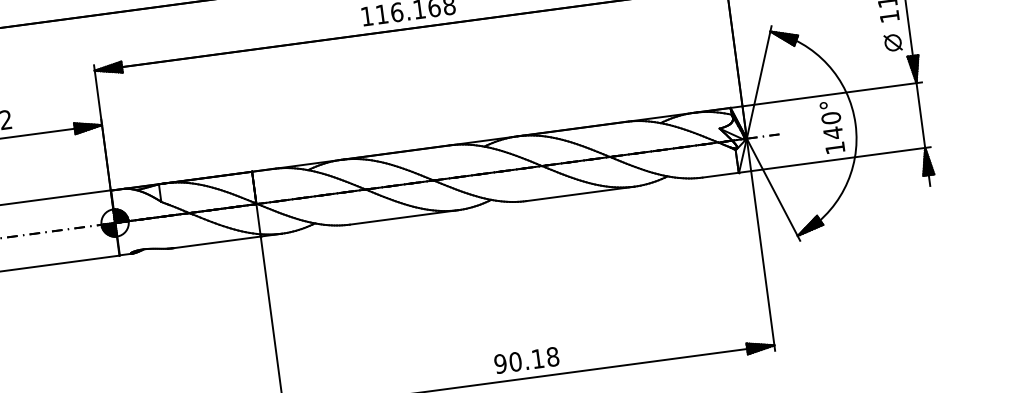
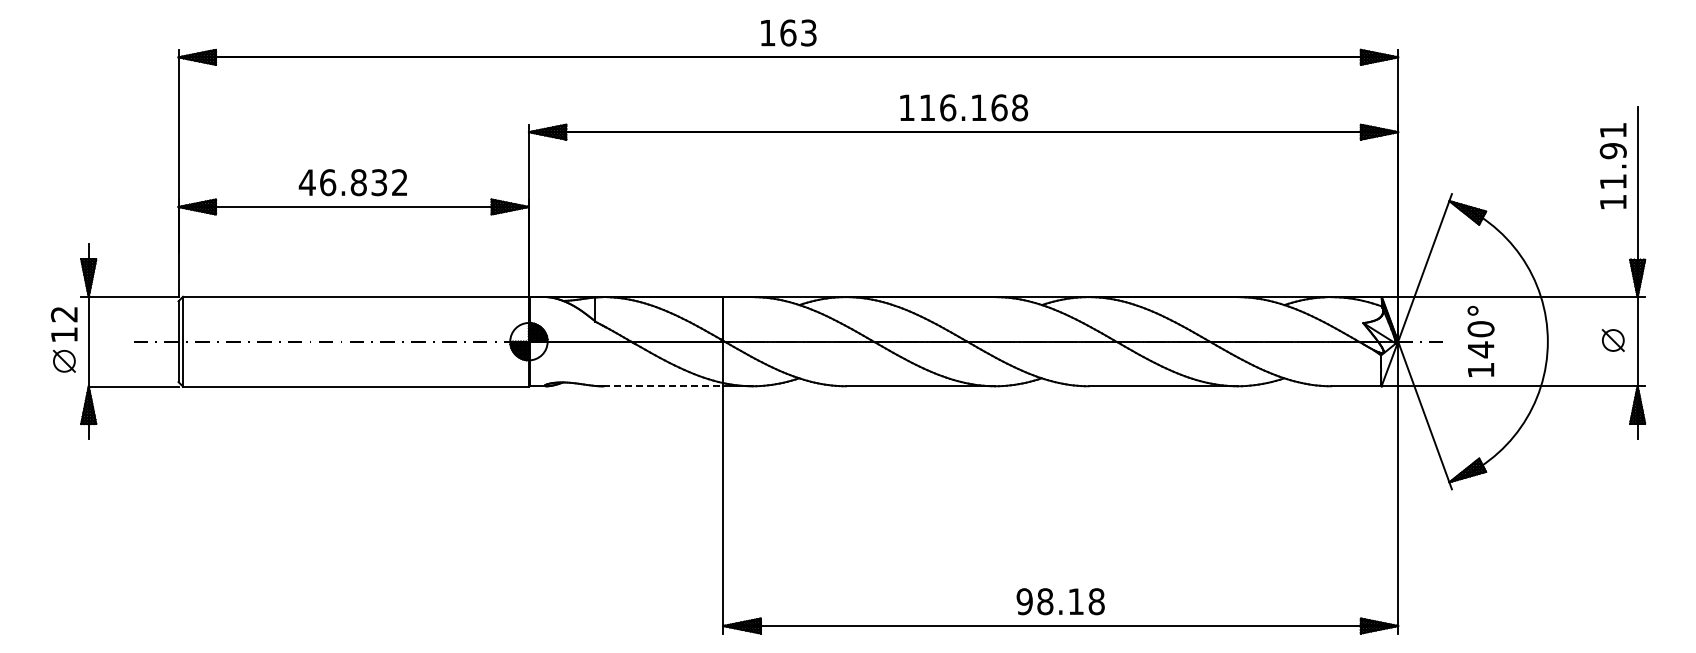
part: (892, 42) -> (1612, 340), moved
text: (832, 127) -> (1480, 341), moved
line: (217, 242) -> (663, 386), solid -> dashed
text: (515, 361) -> (1045, 601), 90.18 -> 98.18

